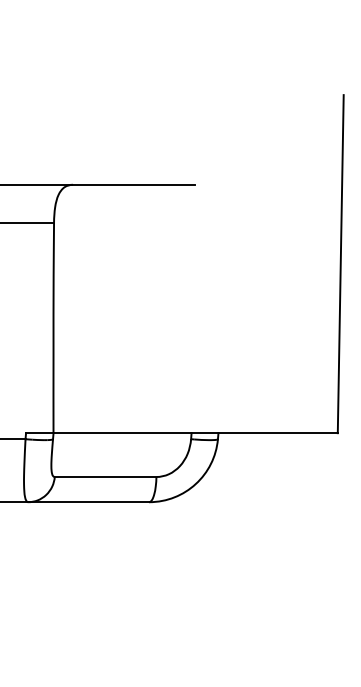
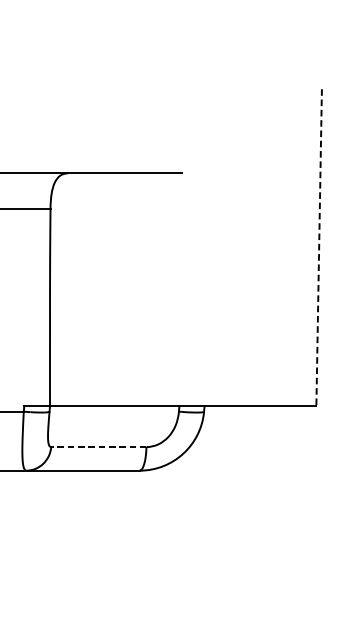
line: (340, 264) -> (318, 247), solid -> dashed
line: (105, 476) -> (98, 446), solid -> dashed

